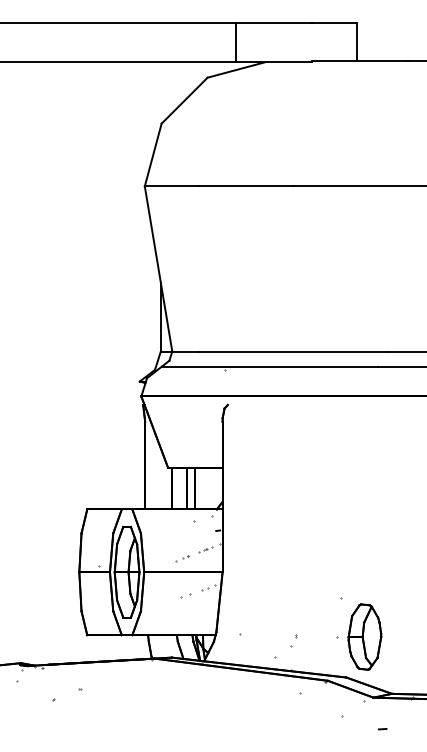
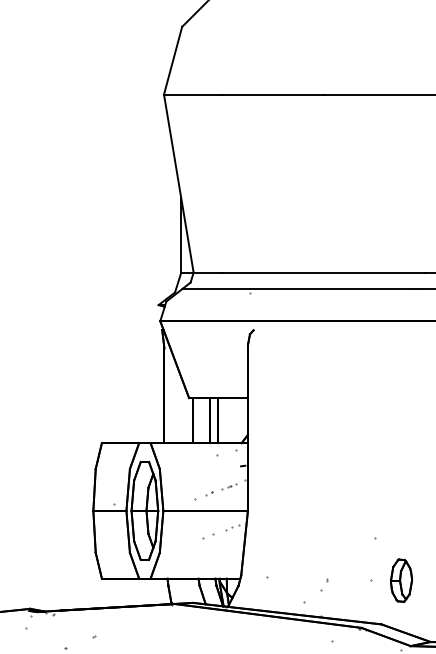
part: (182, 558) -> (204, 495), size x1.4
part: (364, 636) -> (401, 580), size x0.6

